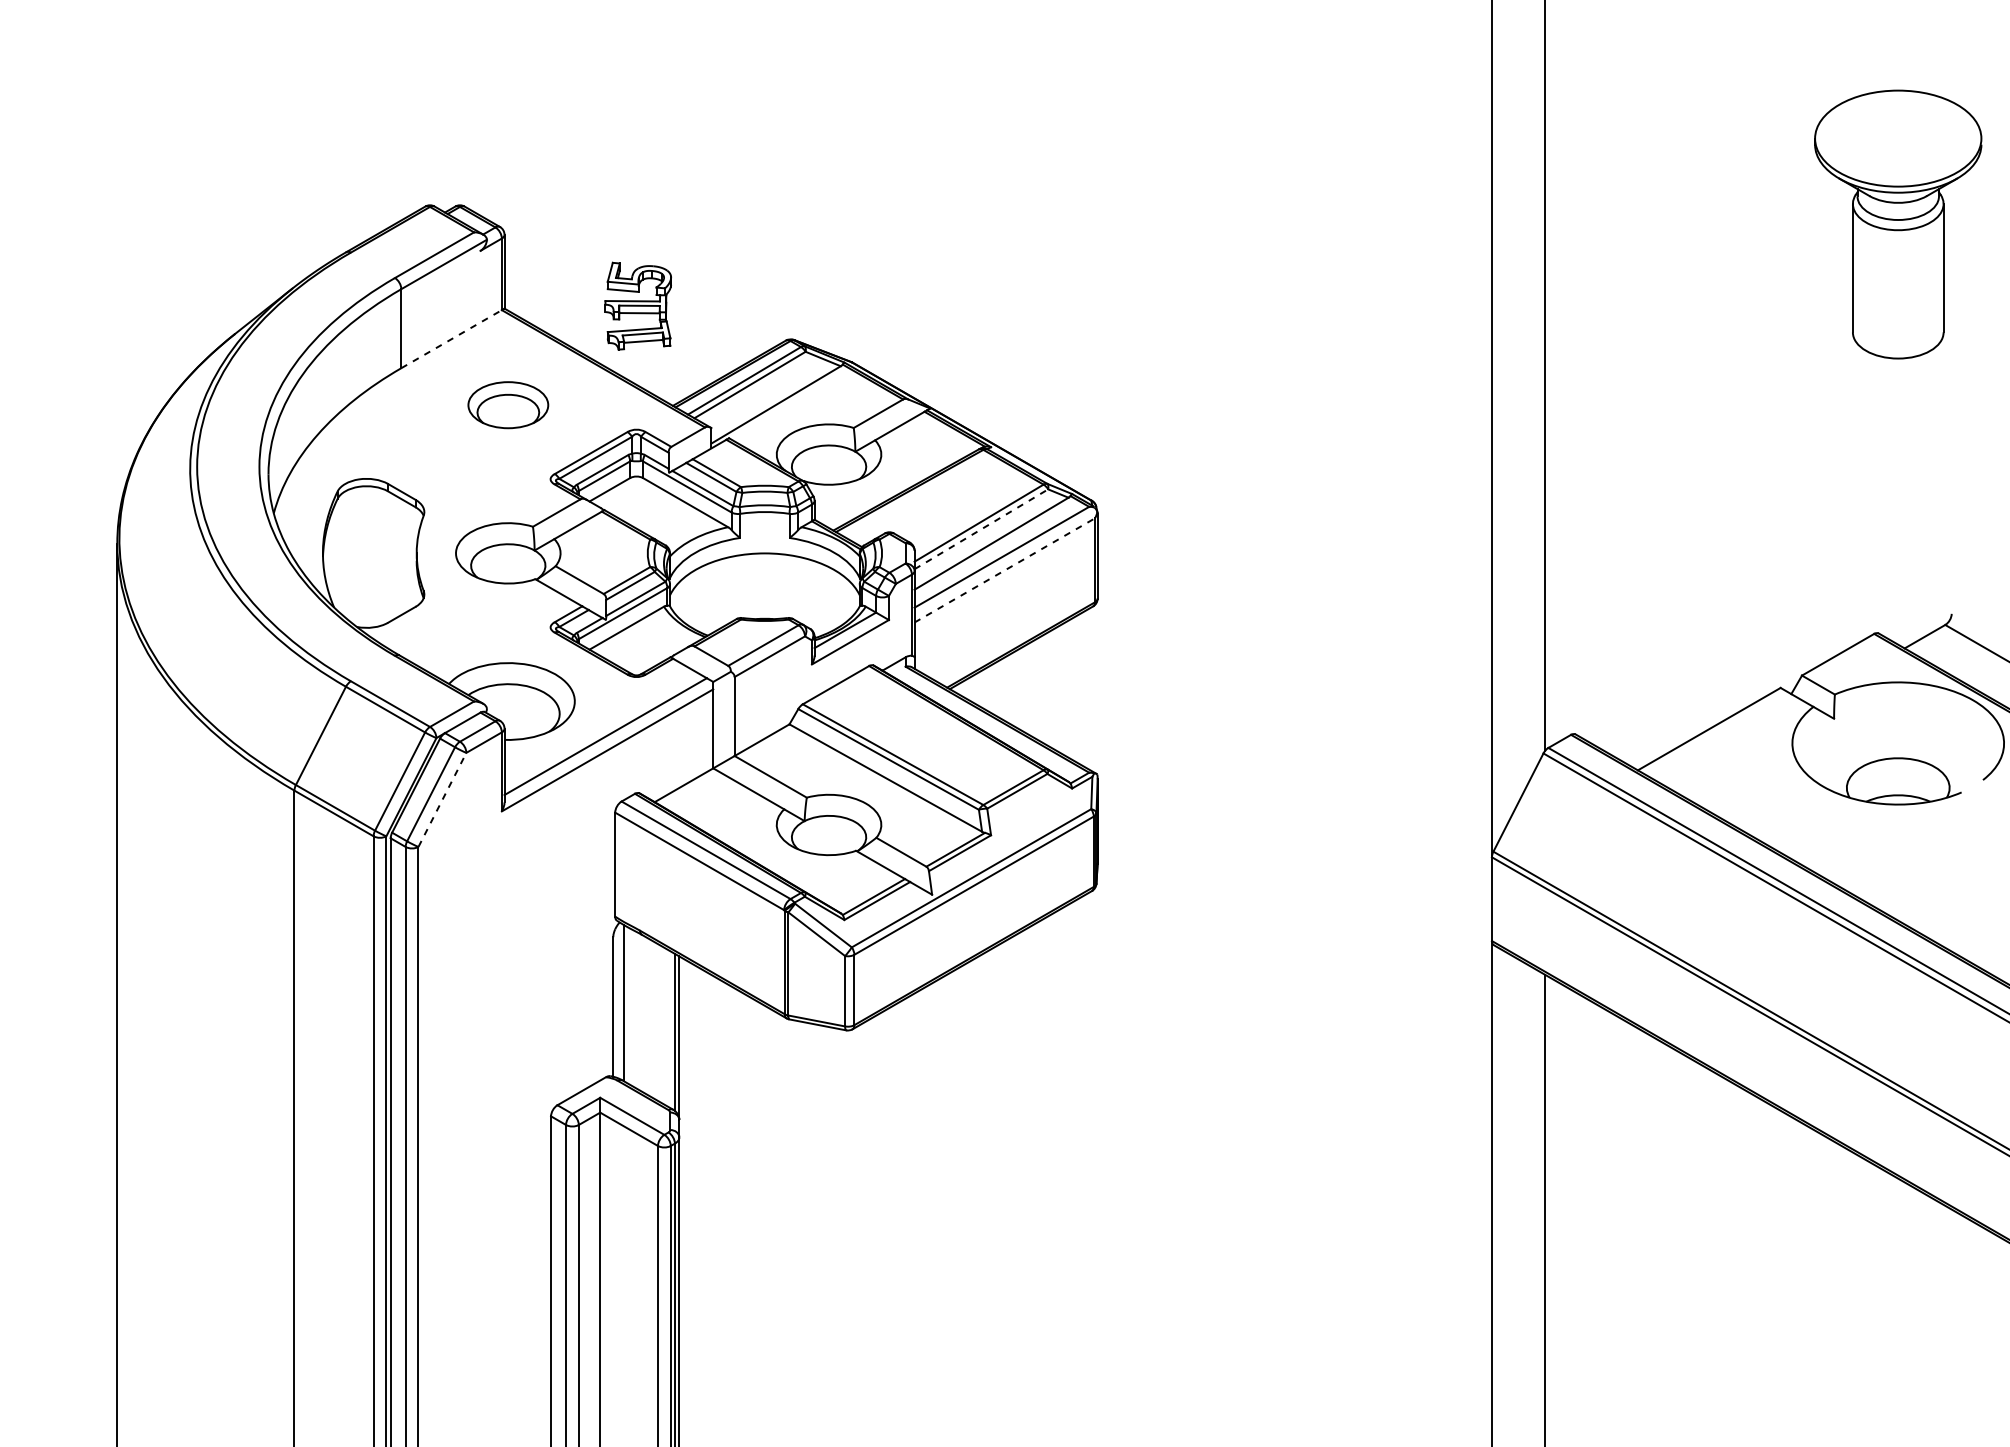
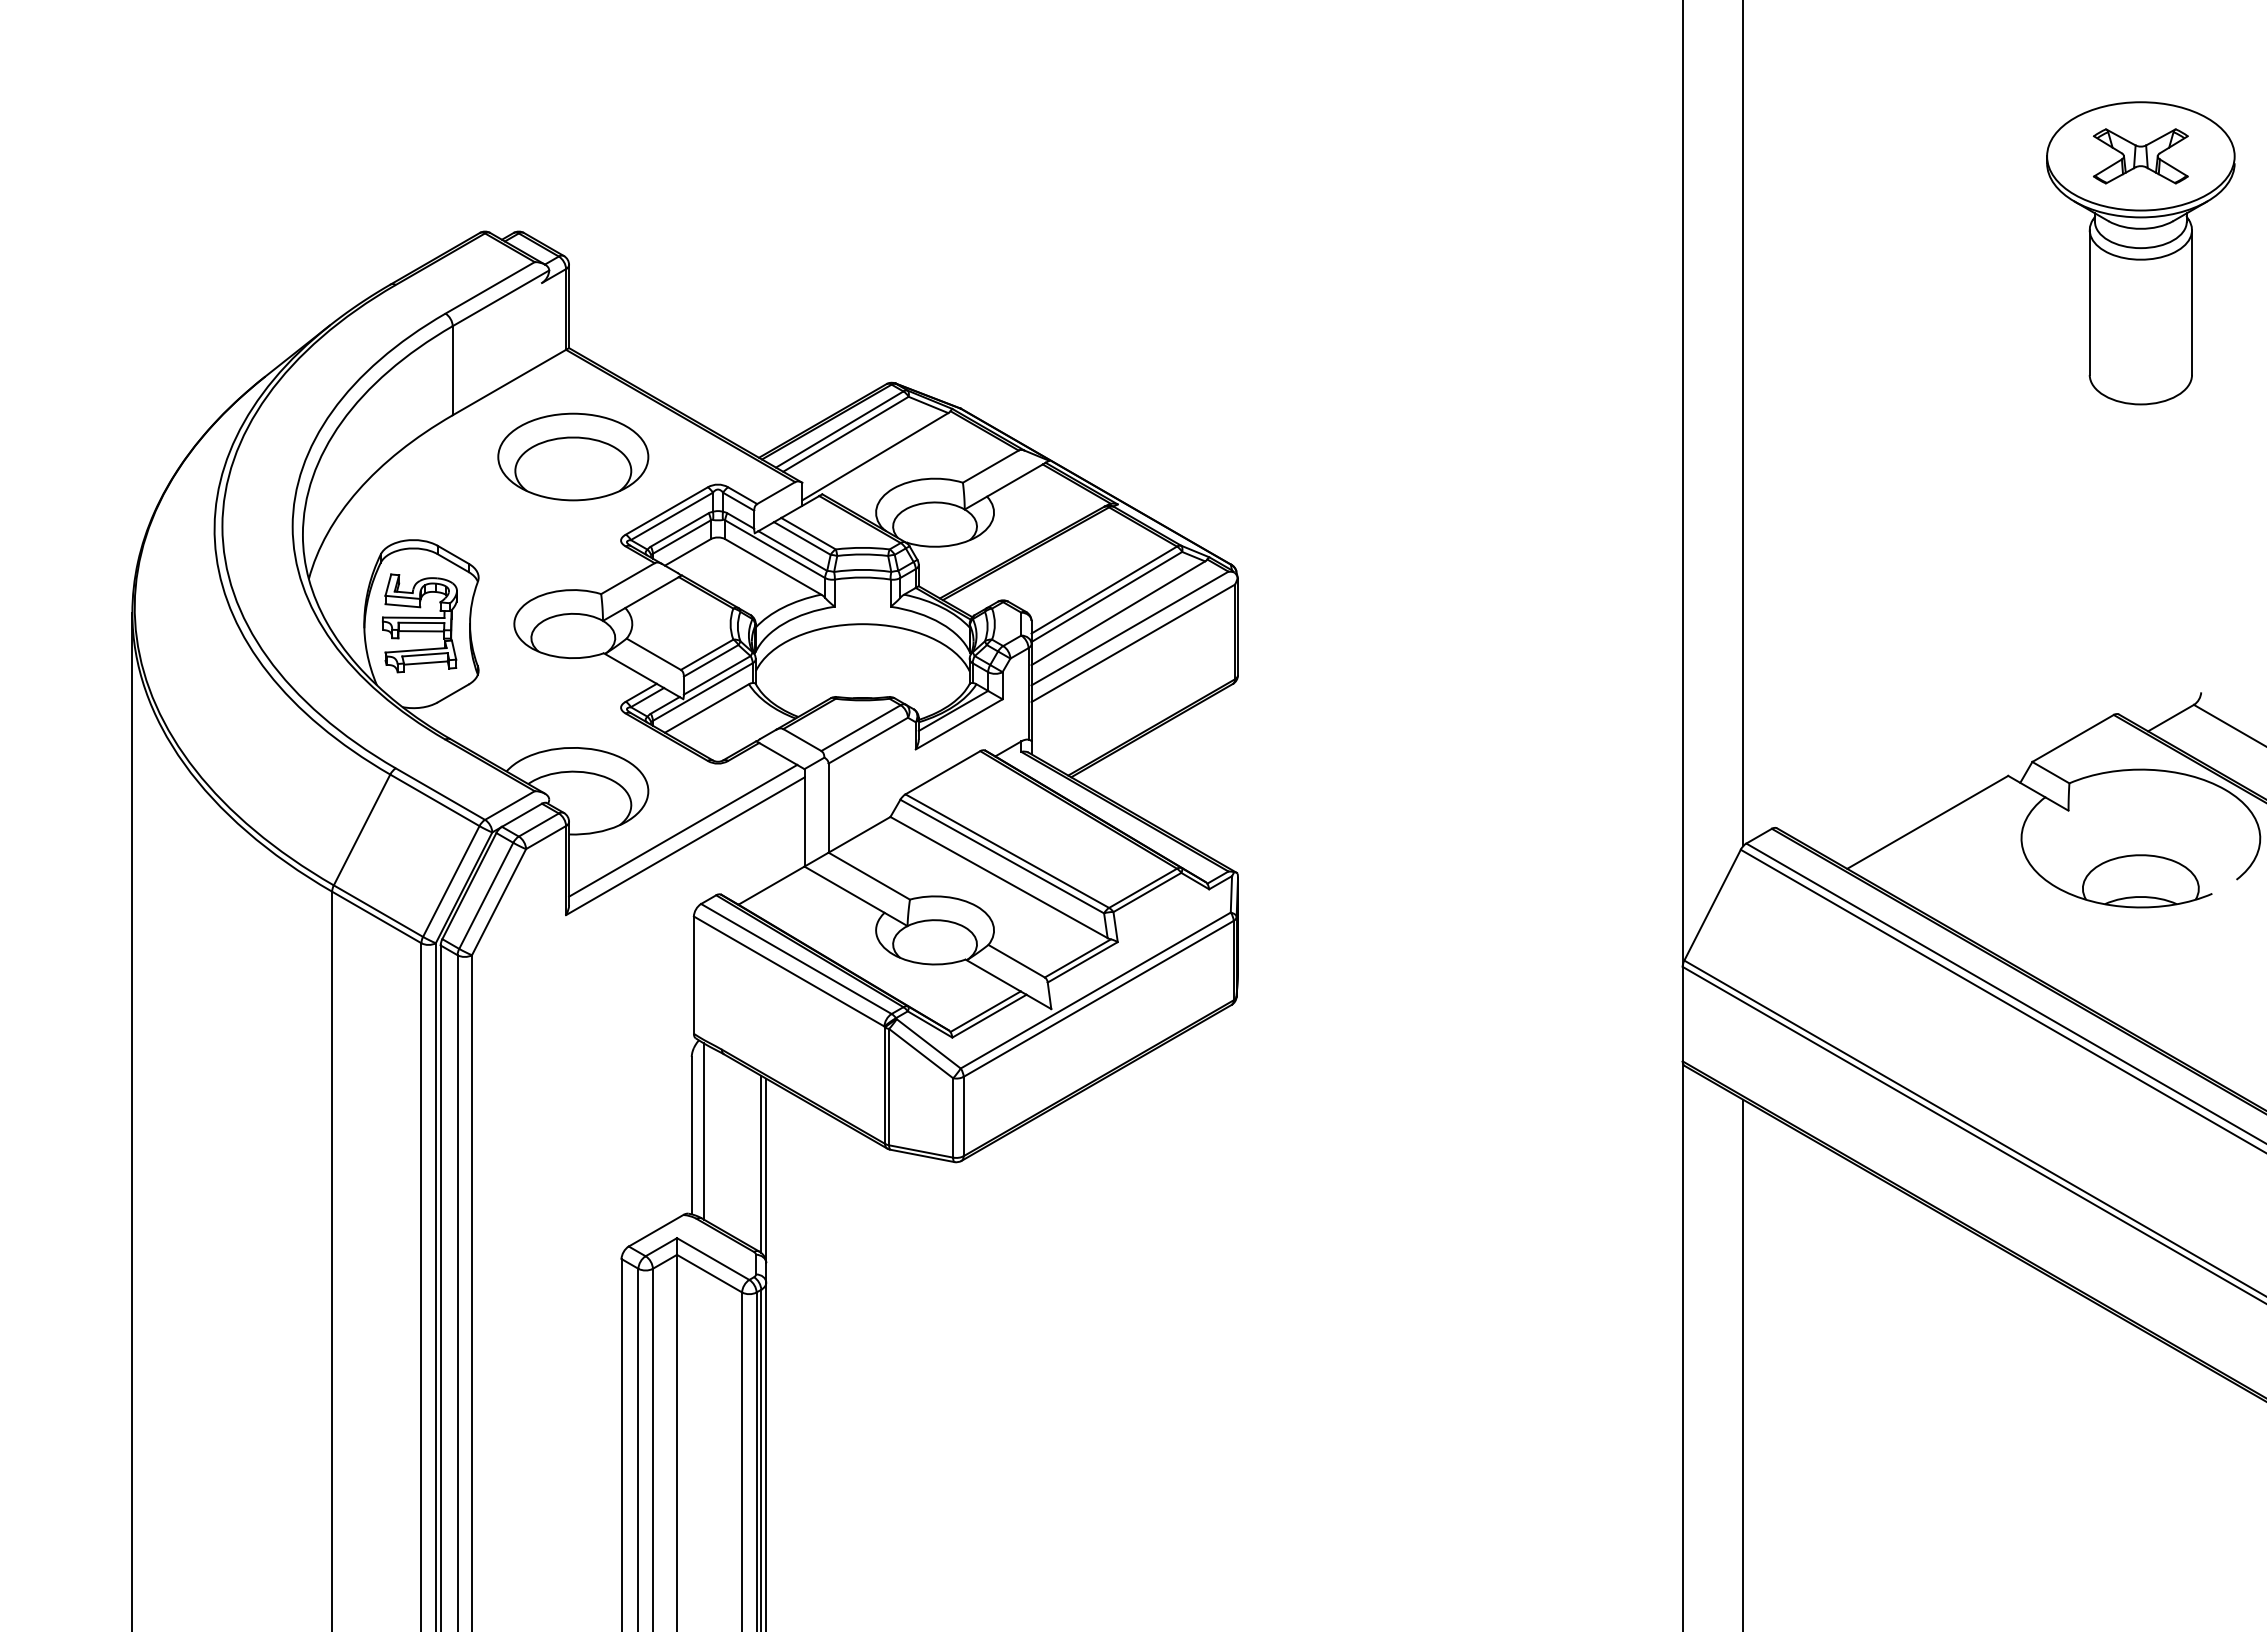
part: (1897, 138) -> (2140, 156), added
part: (637, 306) -> (419, 623), moved
line: (451, 339) -> (509, 382), dashed -> solid
part: (508, 404) -> (573, 456), size x1.67
line: (981, 528) -> (1106, 596), dashed -> solid
line: (1005, 570) -> (1133, 643), dashed -> solid
line: (442, 800) -> (499, 902), dashed -> solid

